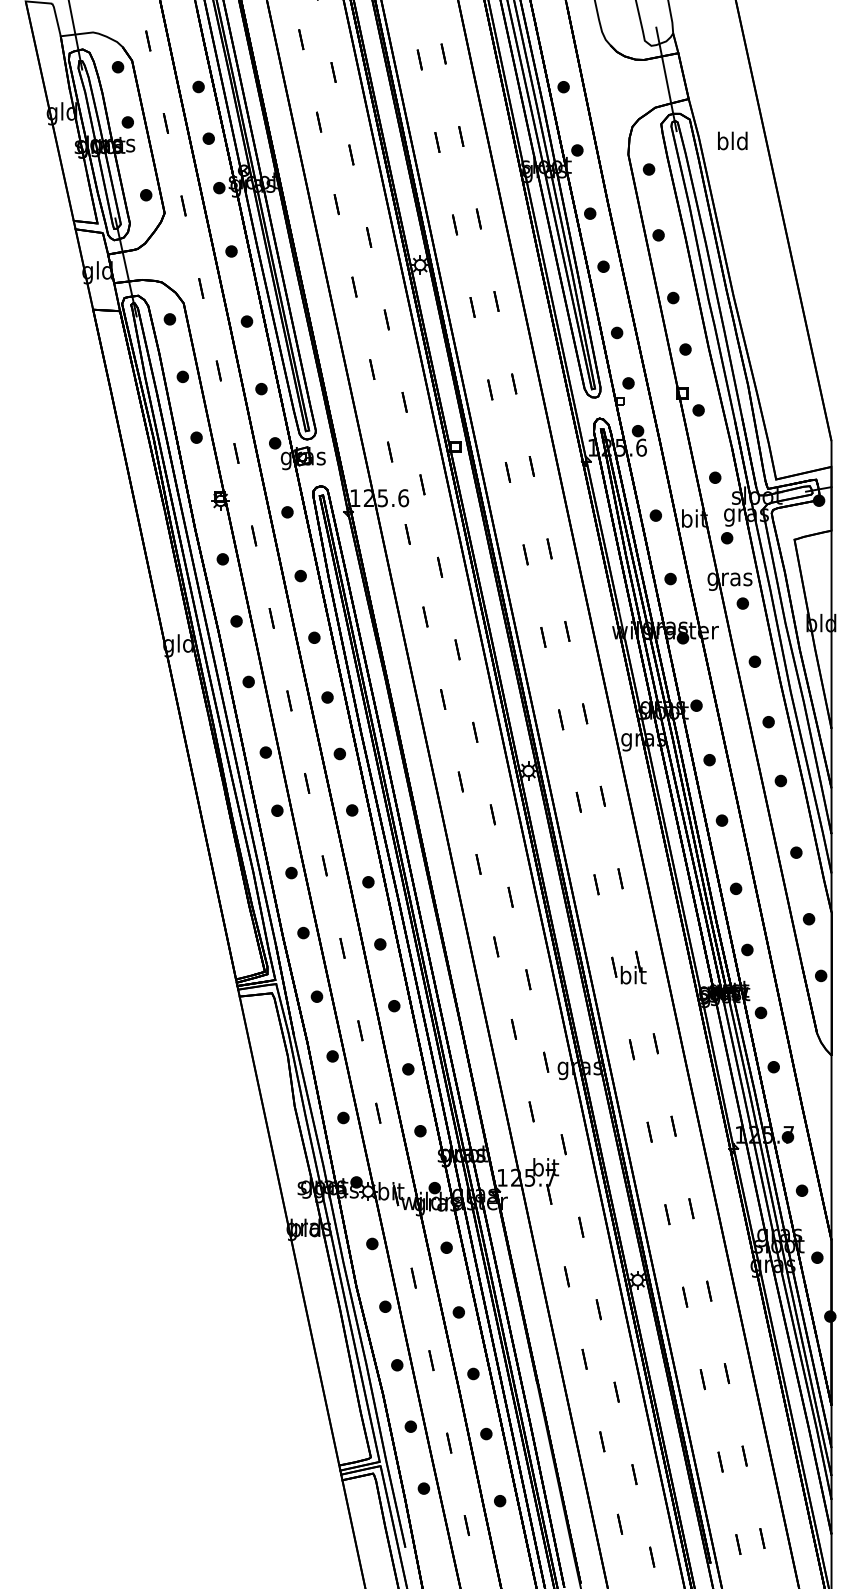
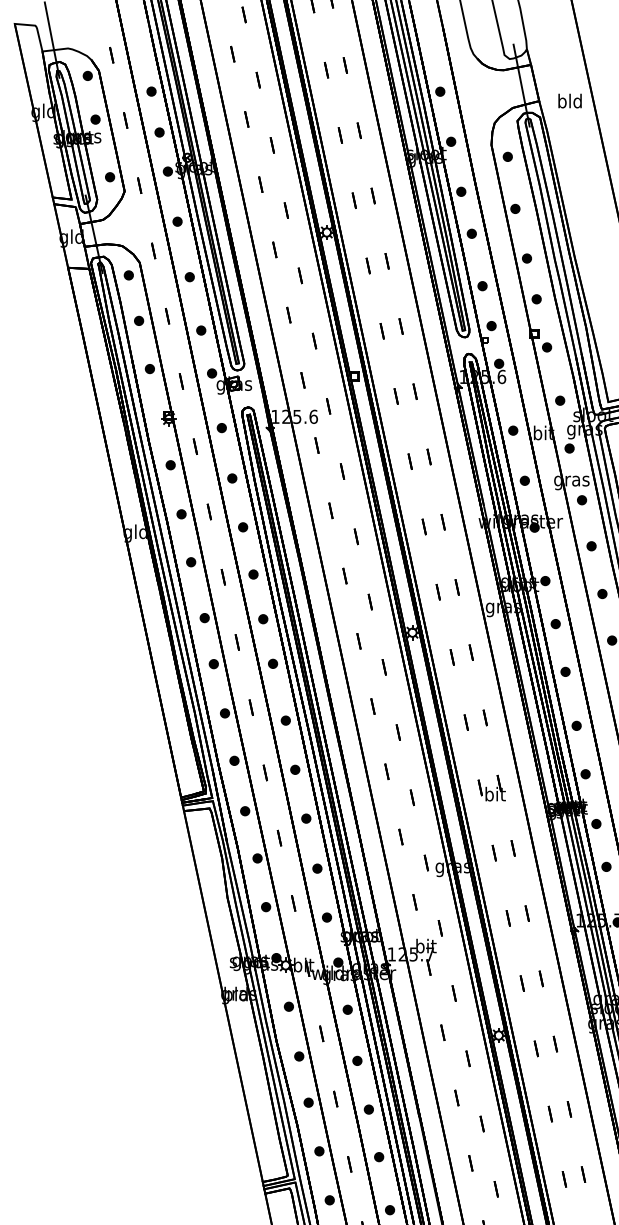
text: (732, 140) -> (569, 100), moved

